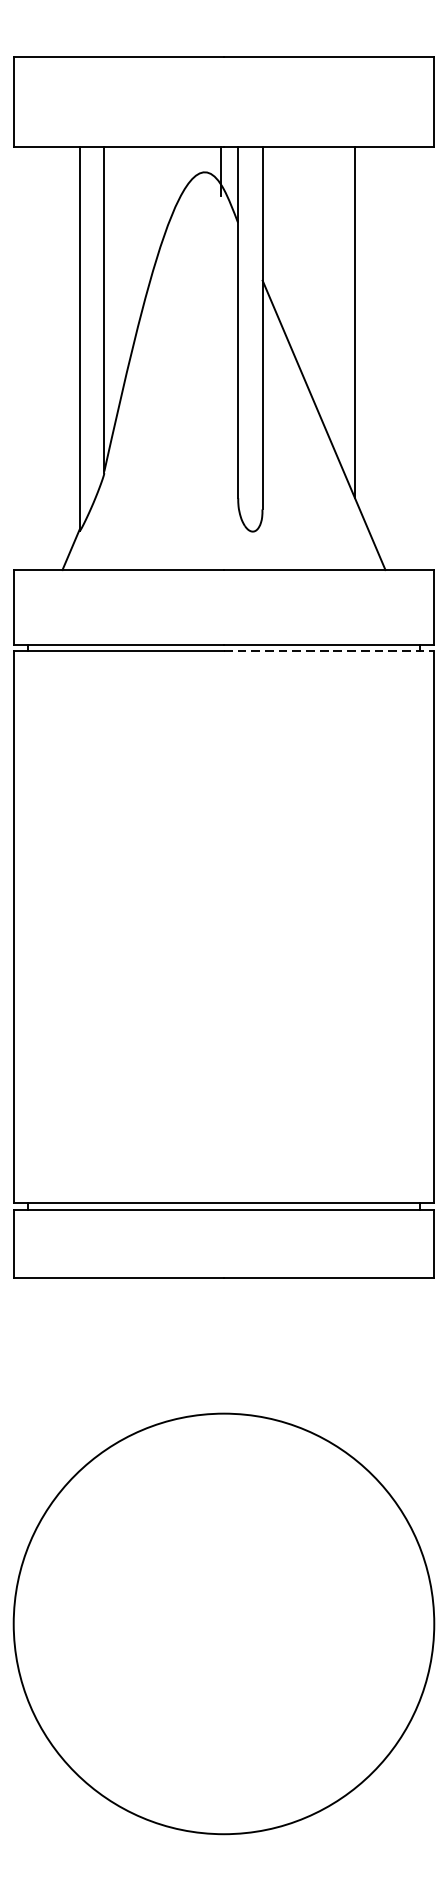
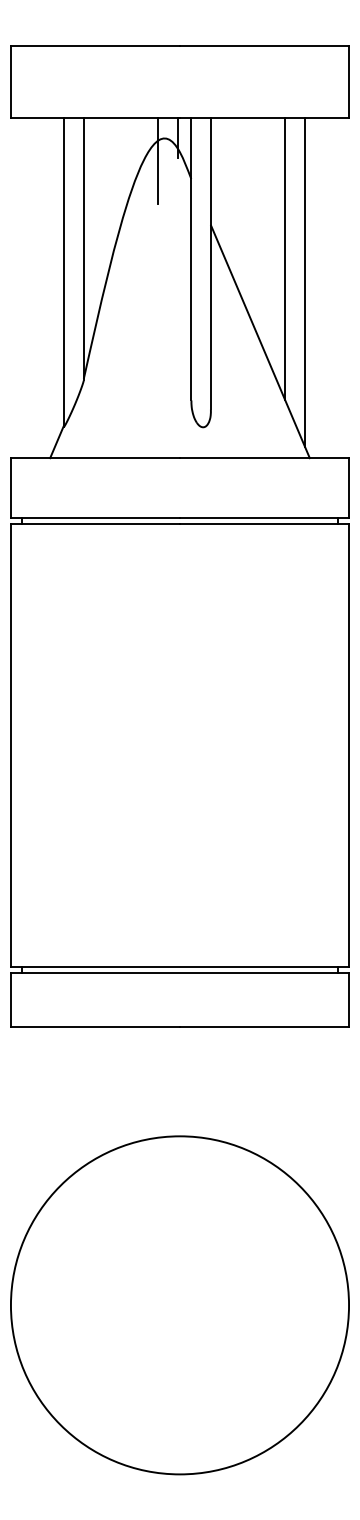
line: (196, 200) -> (157, 161), added
line: (380, 351) -> (305, 282), added
line: (329, 651) -> (264, 523), dashed -> solid

